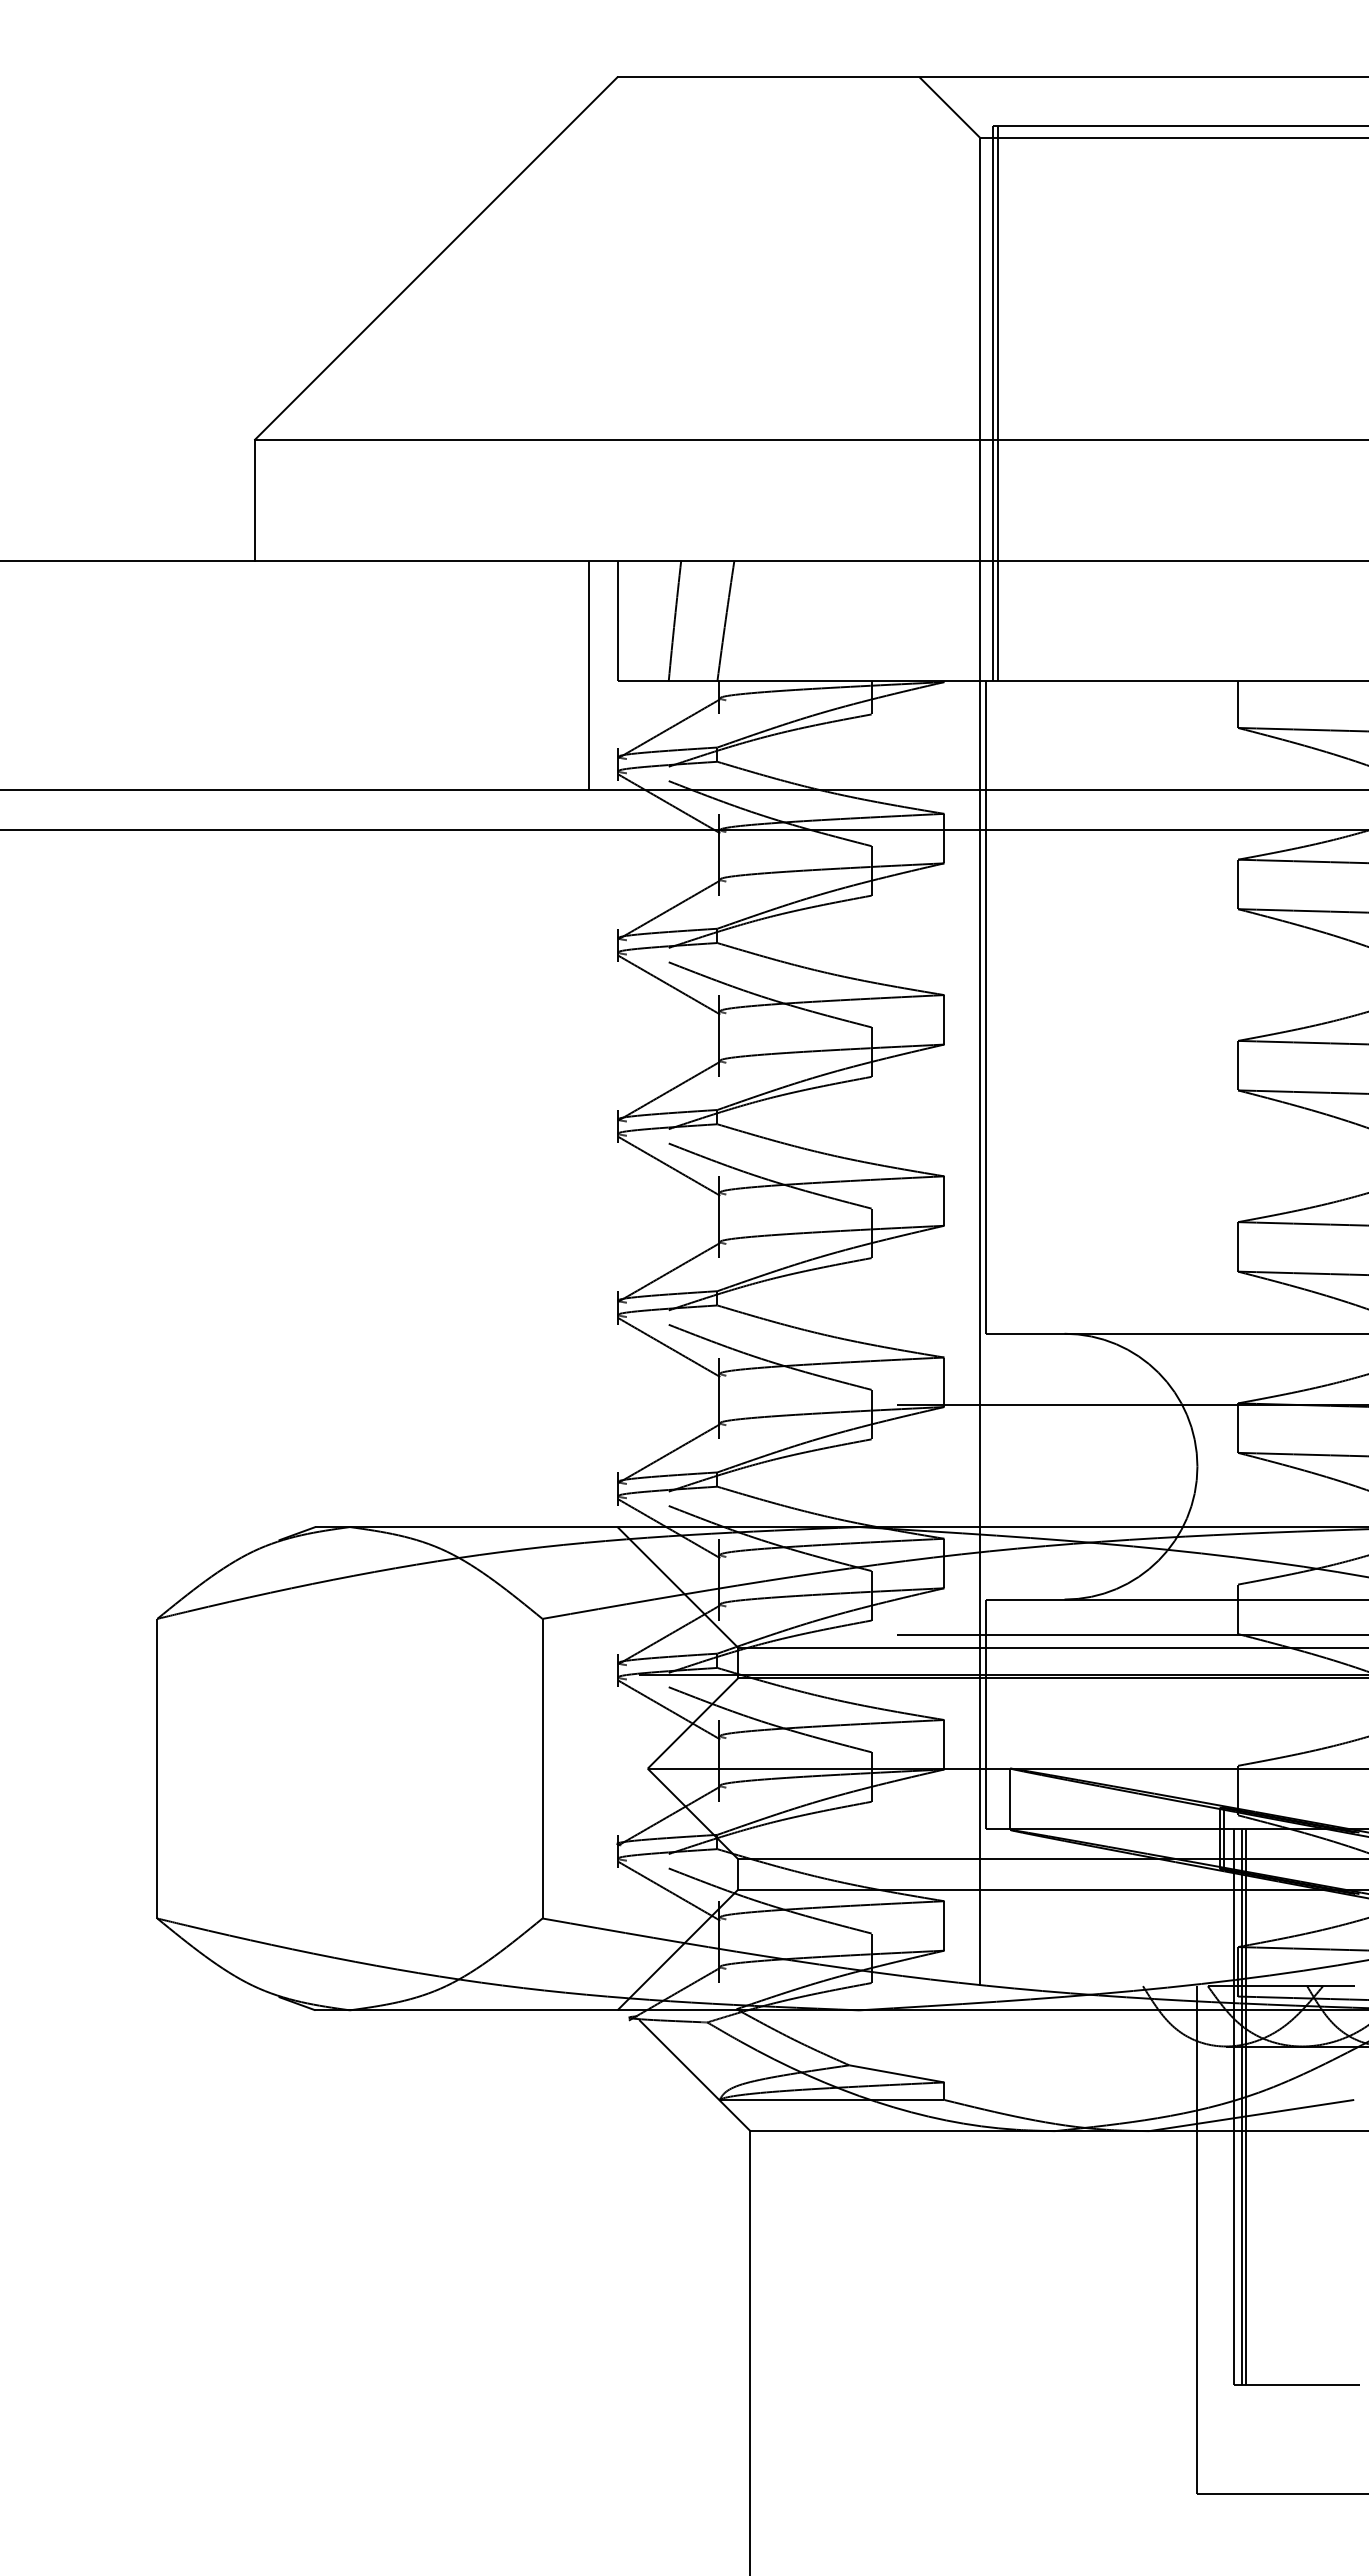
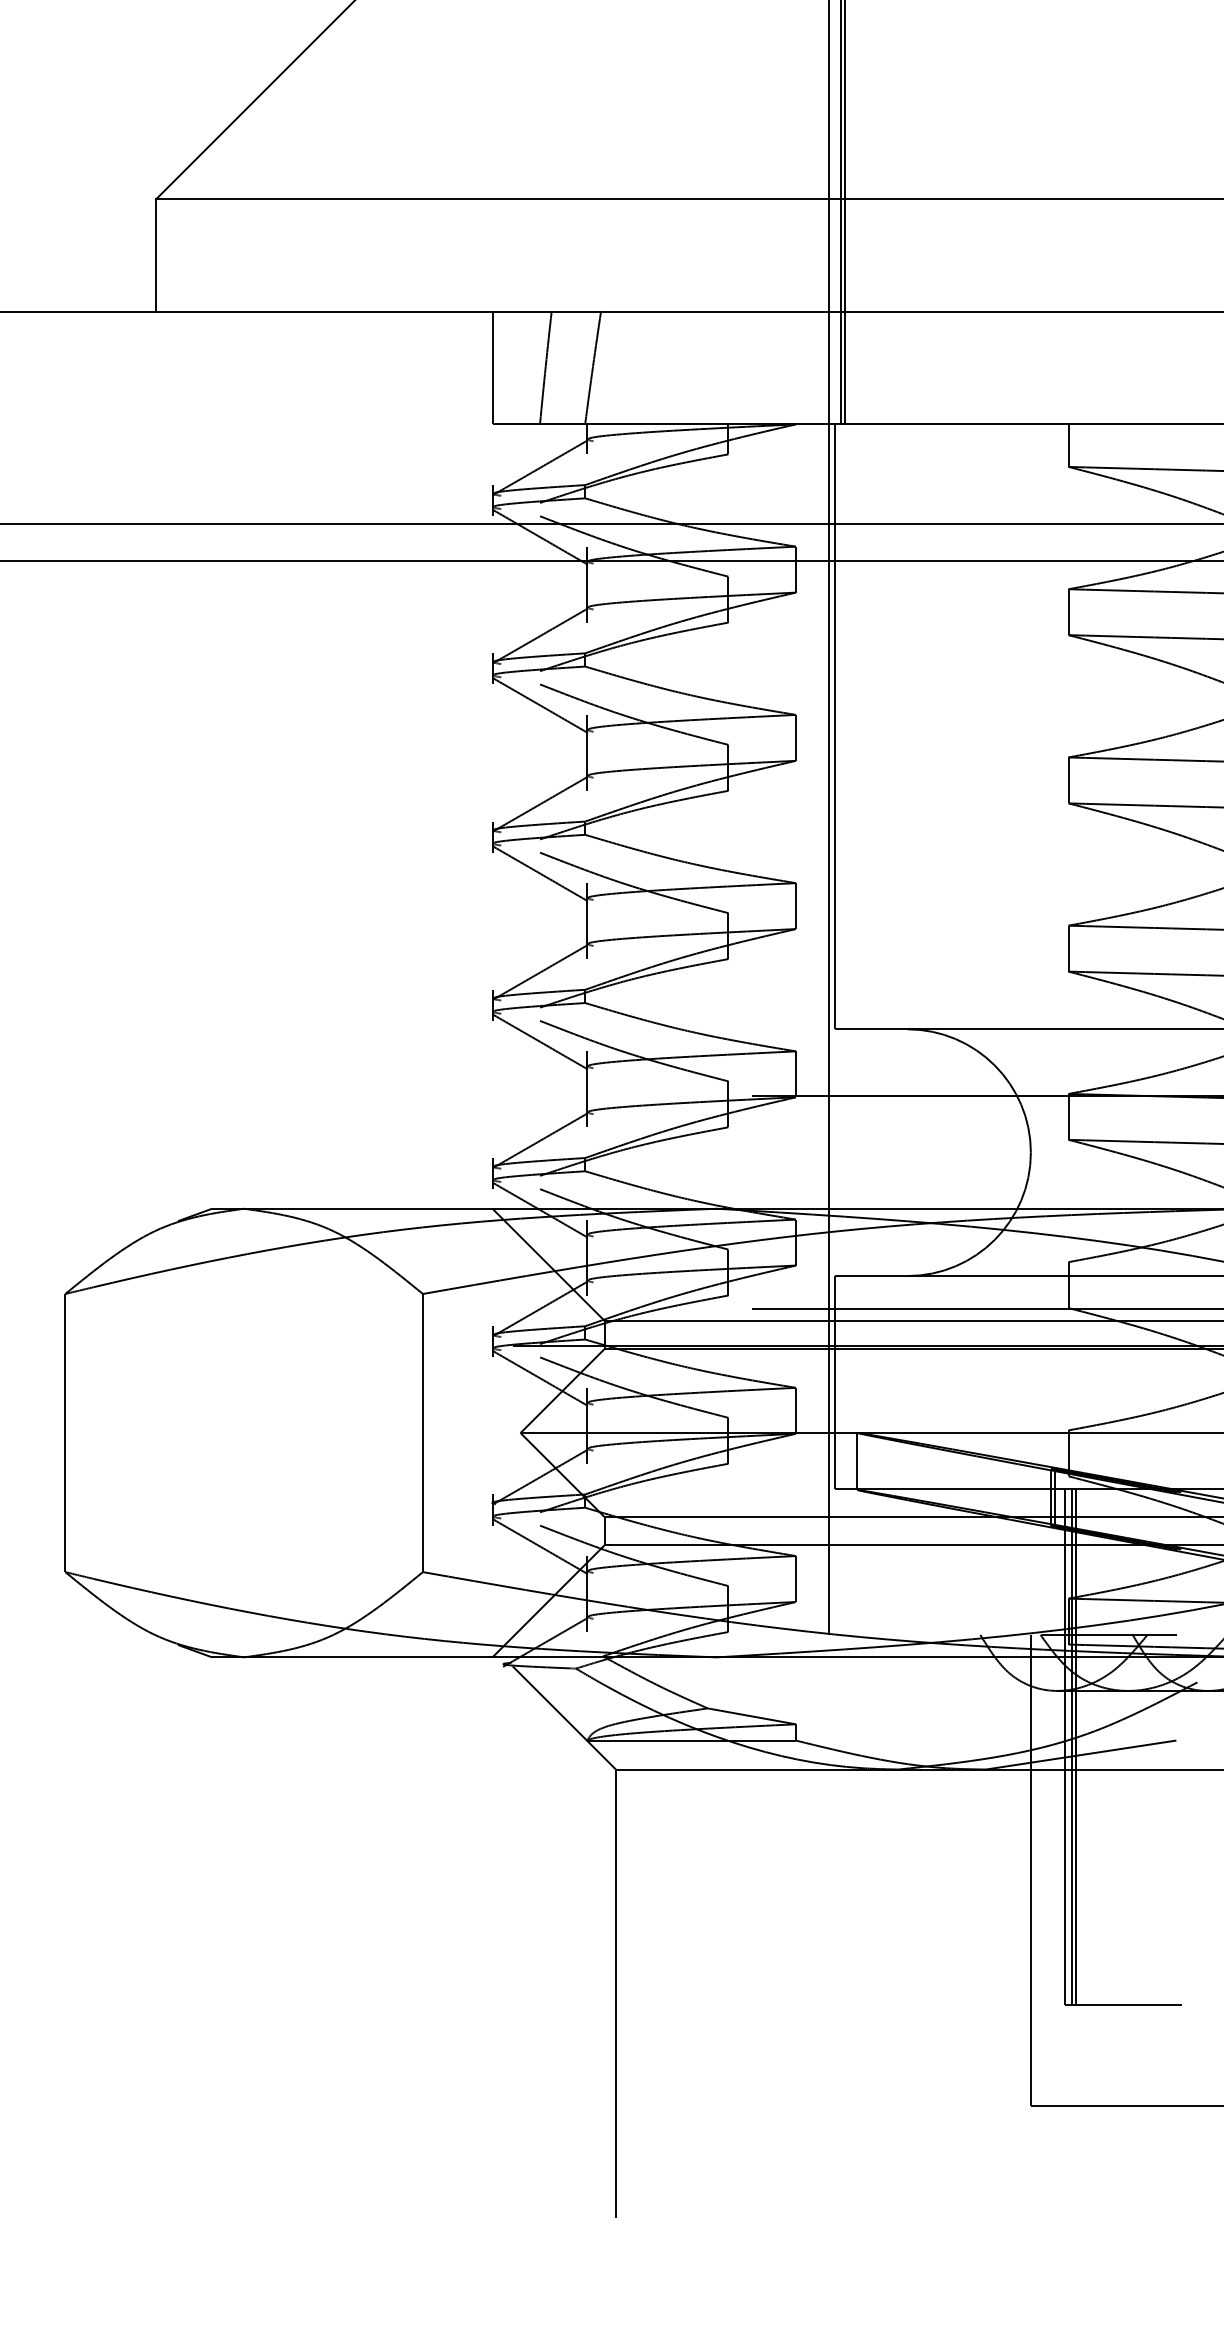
line: (588, 674) -> (465, 417), removed

